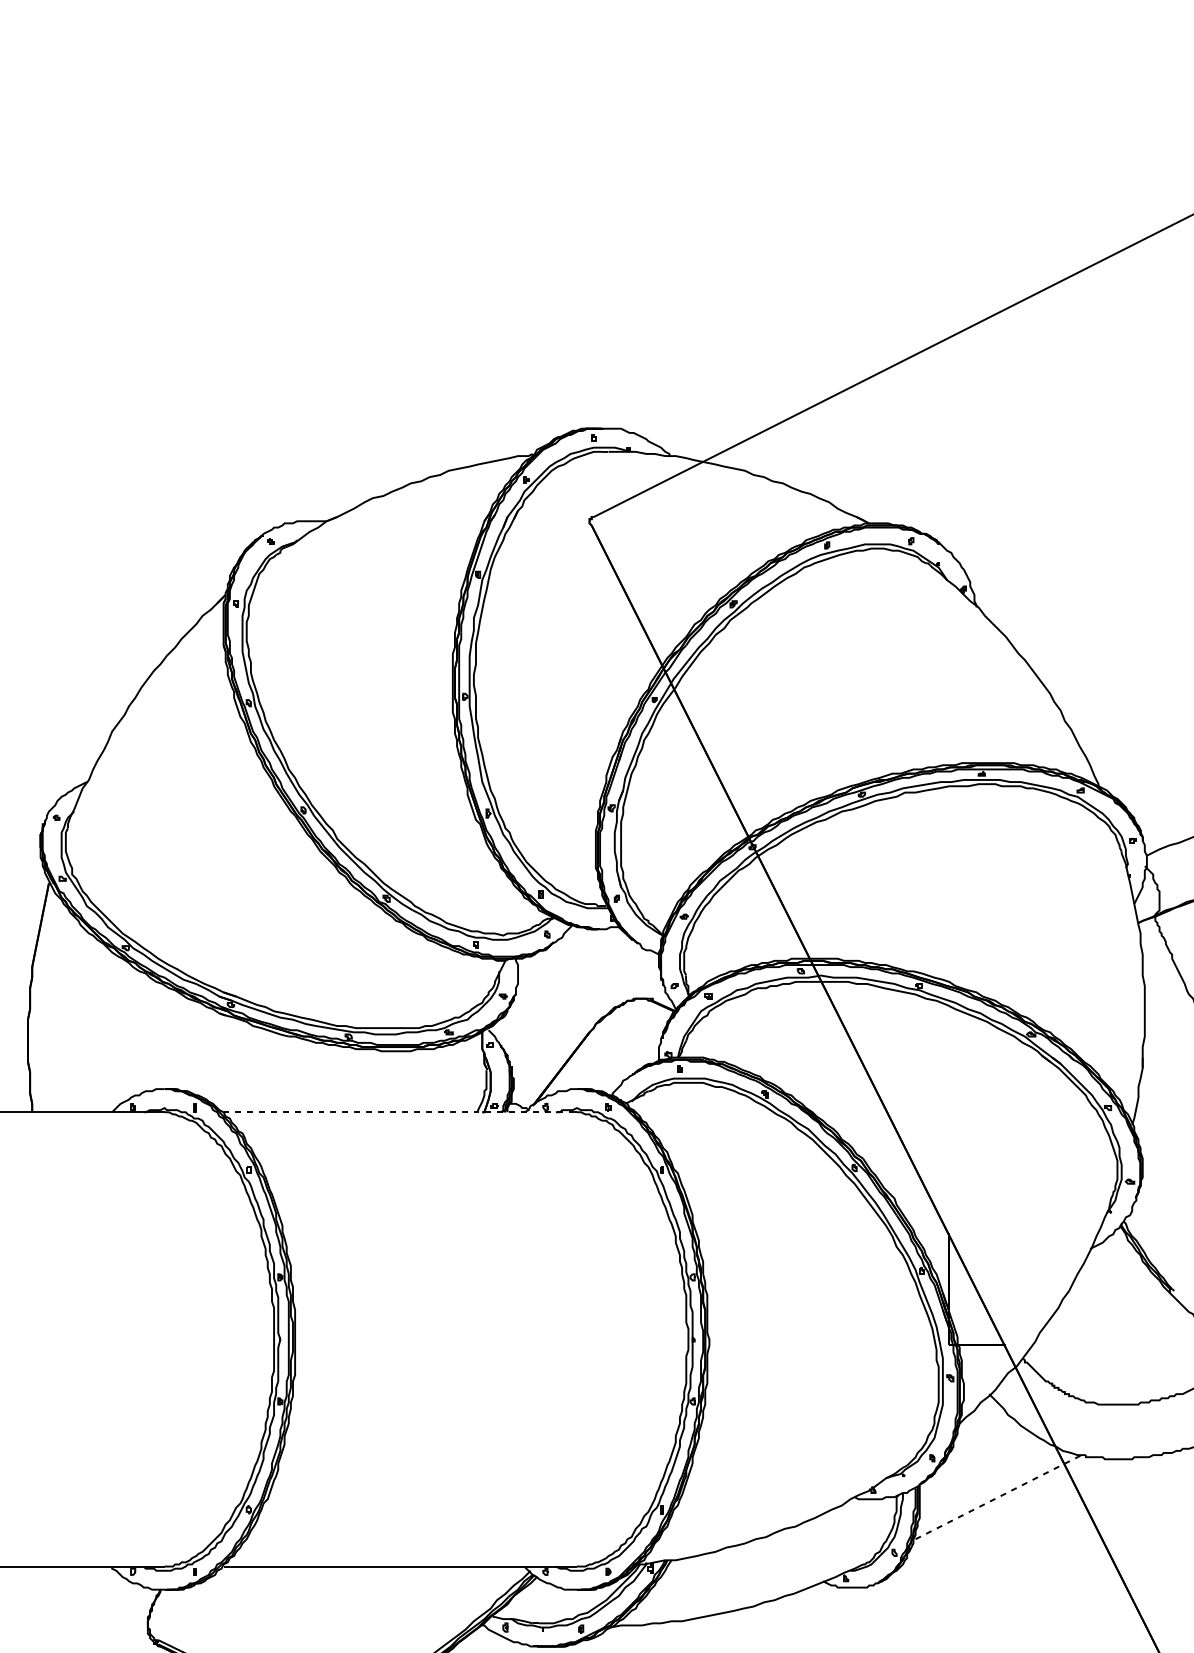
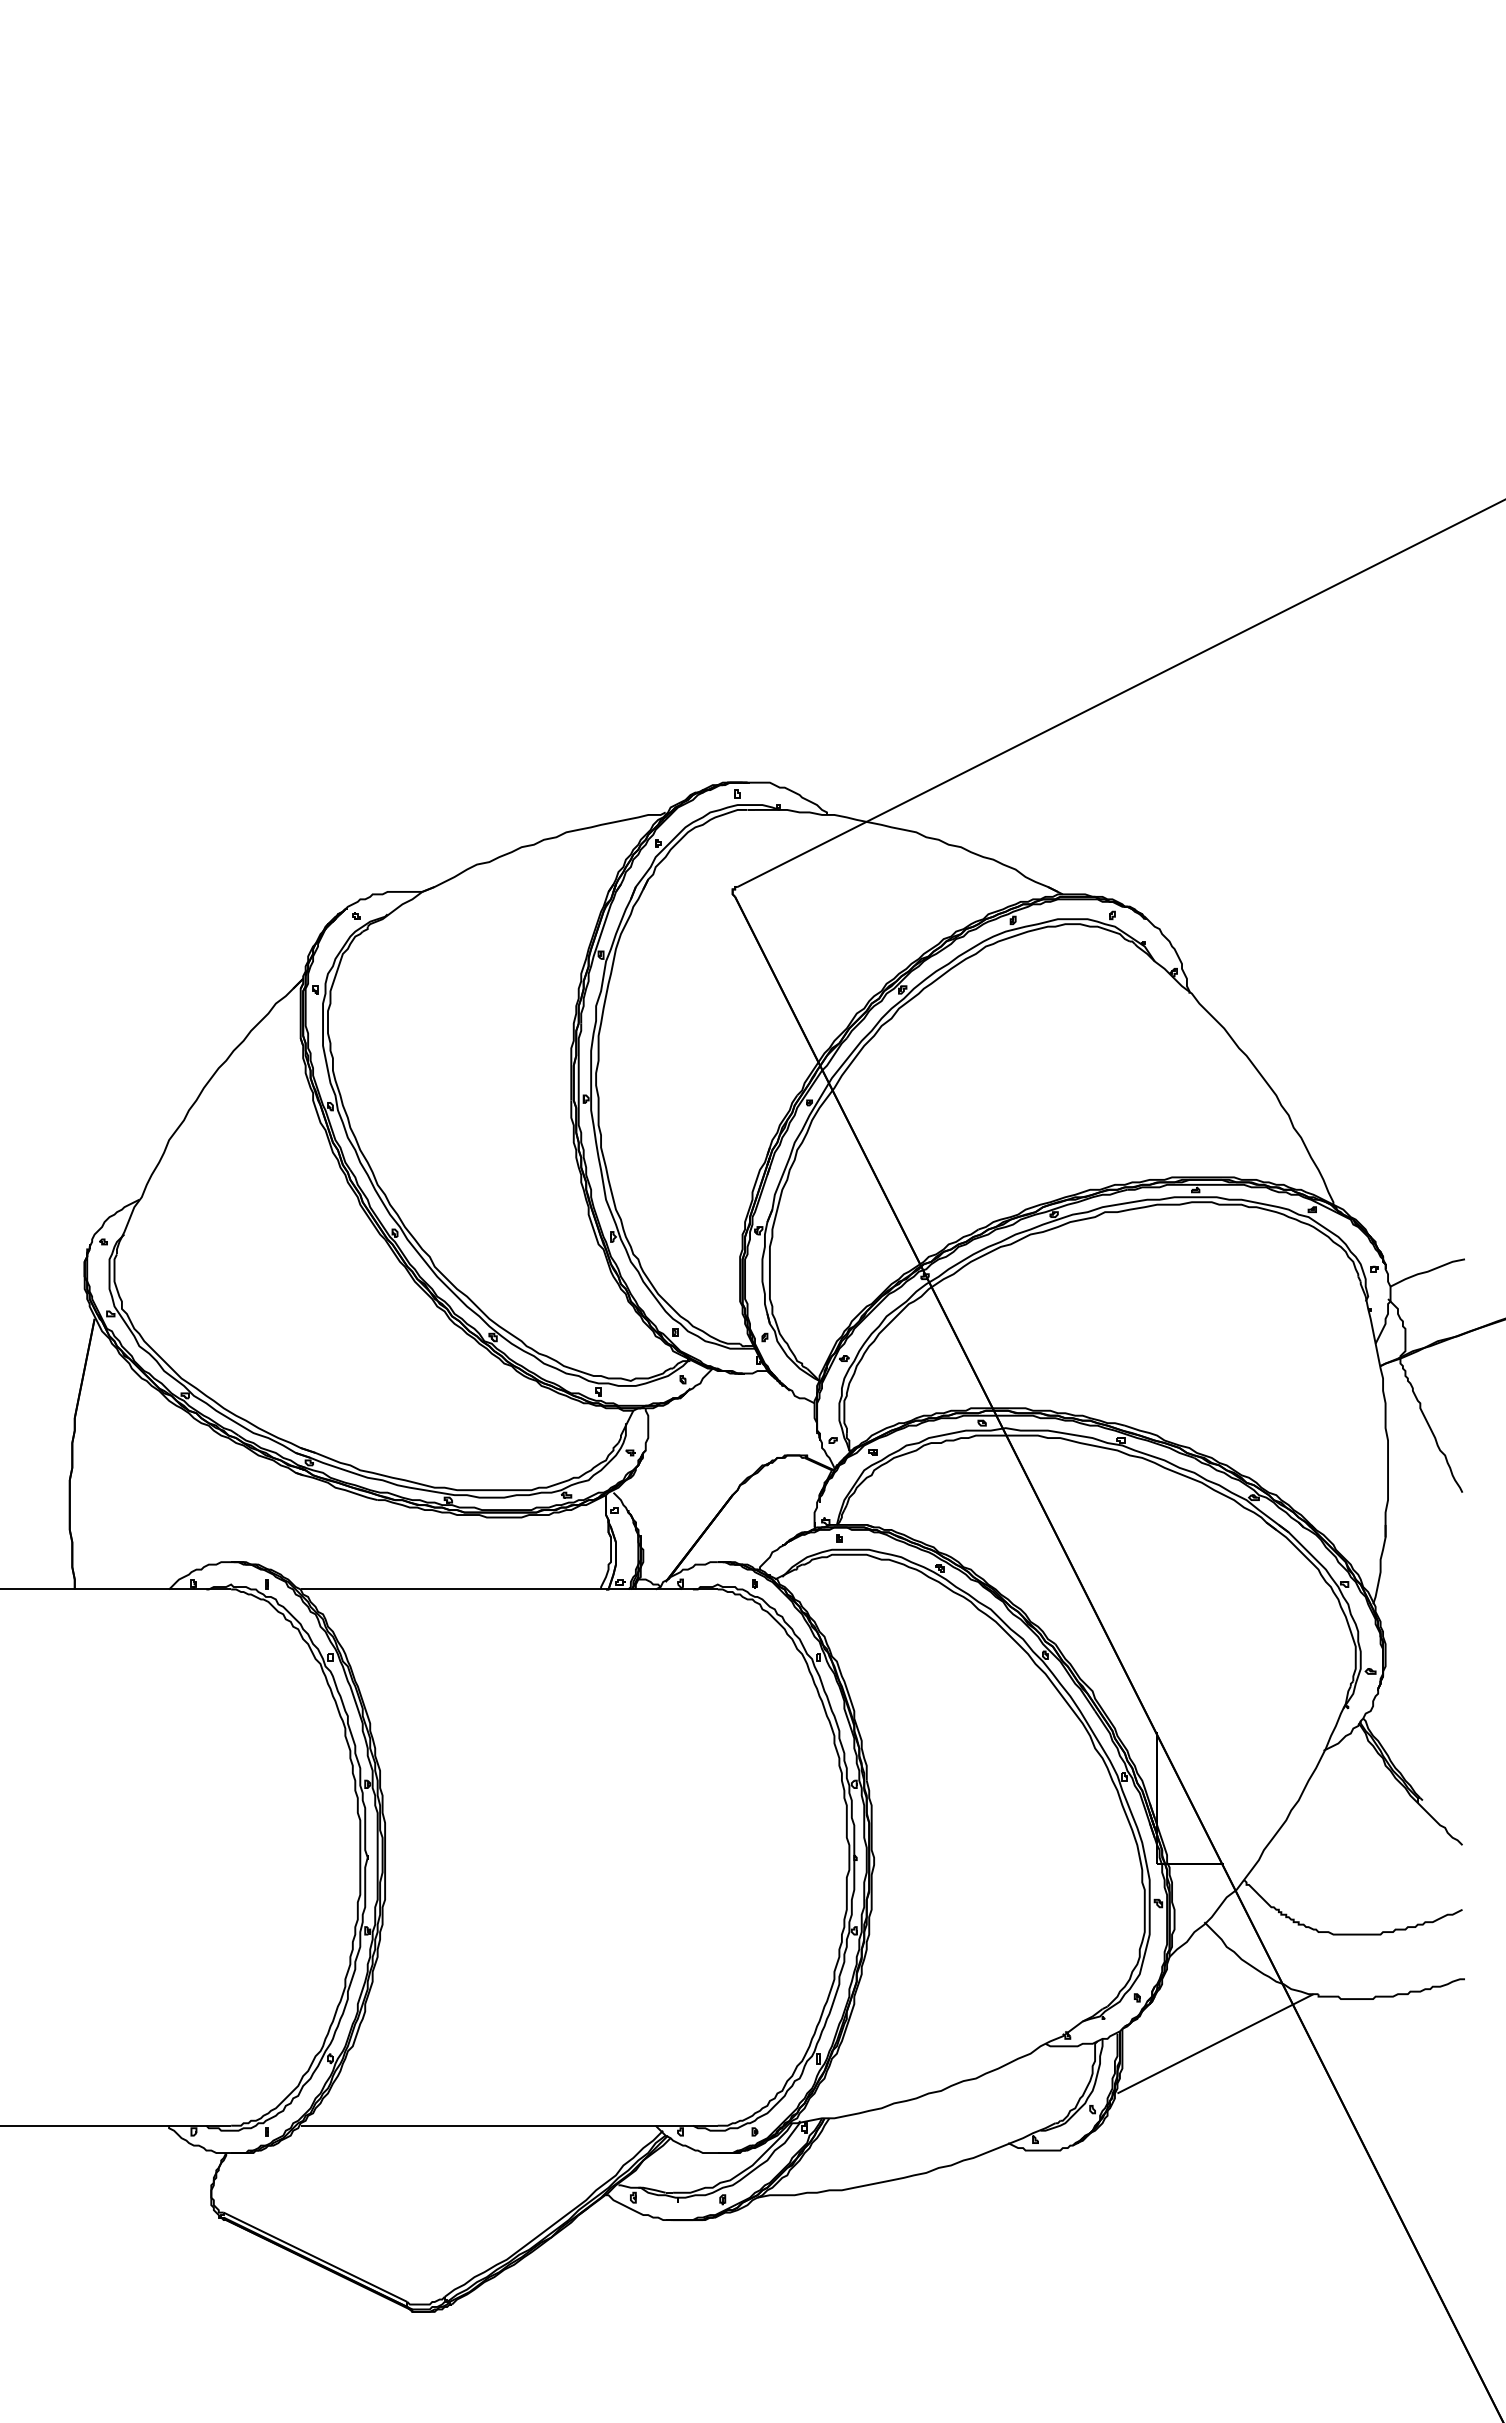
line: (398, 1112) -> (507, 1589), dashed -> solid
line: (998, 1496) -> (1215, 2043), dashed -> solid

